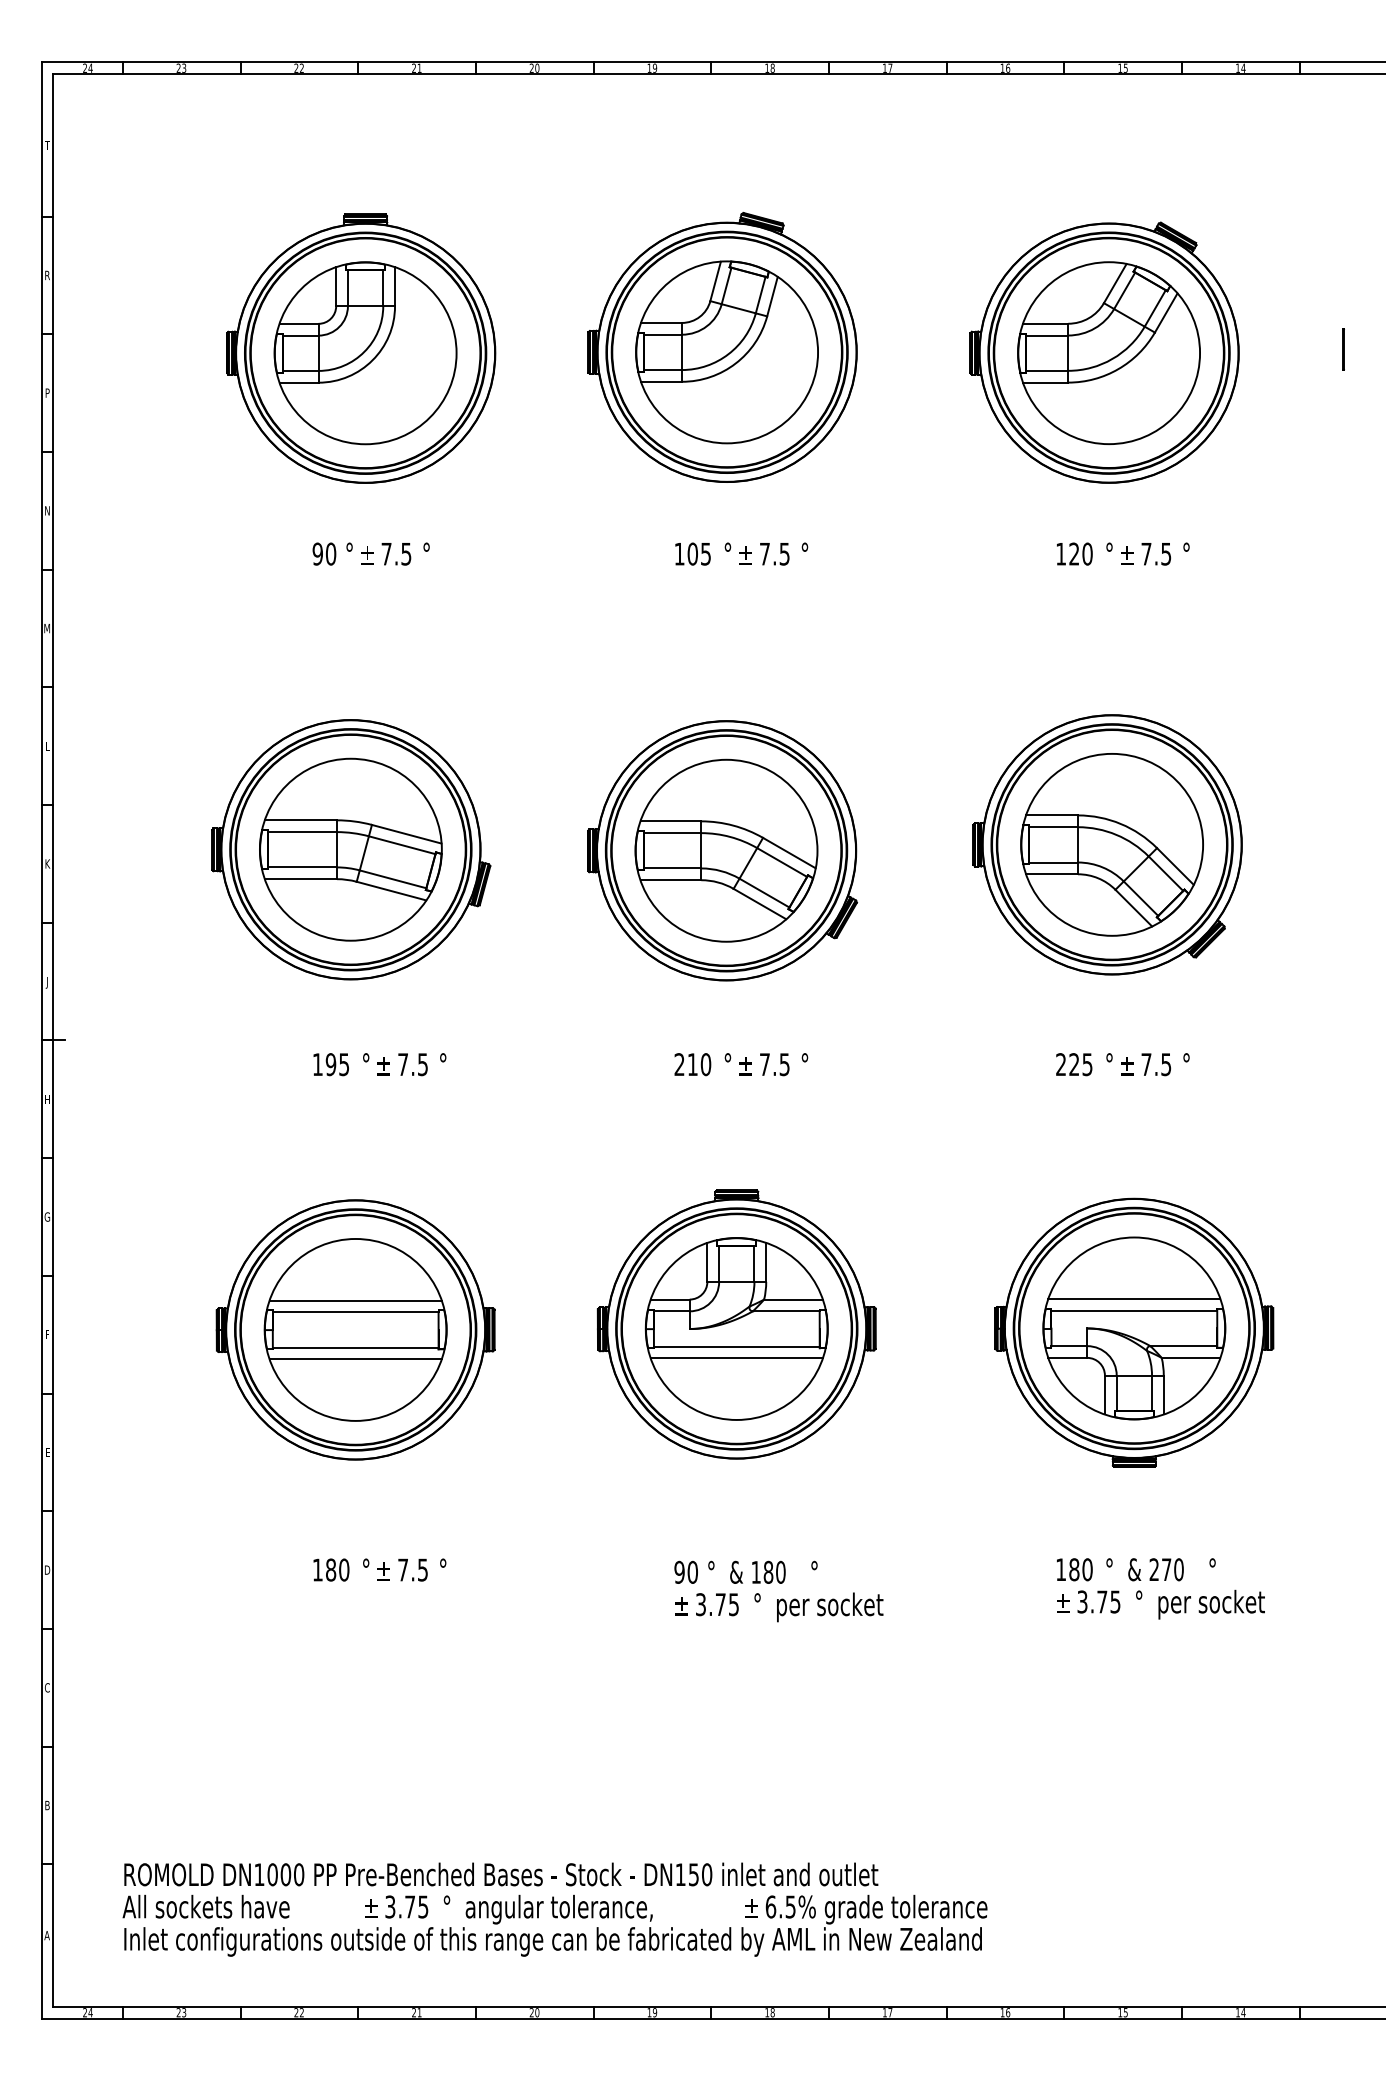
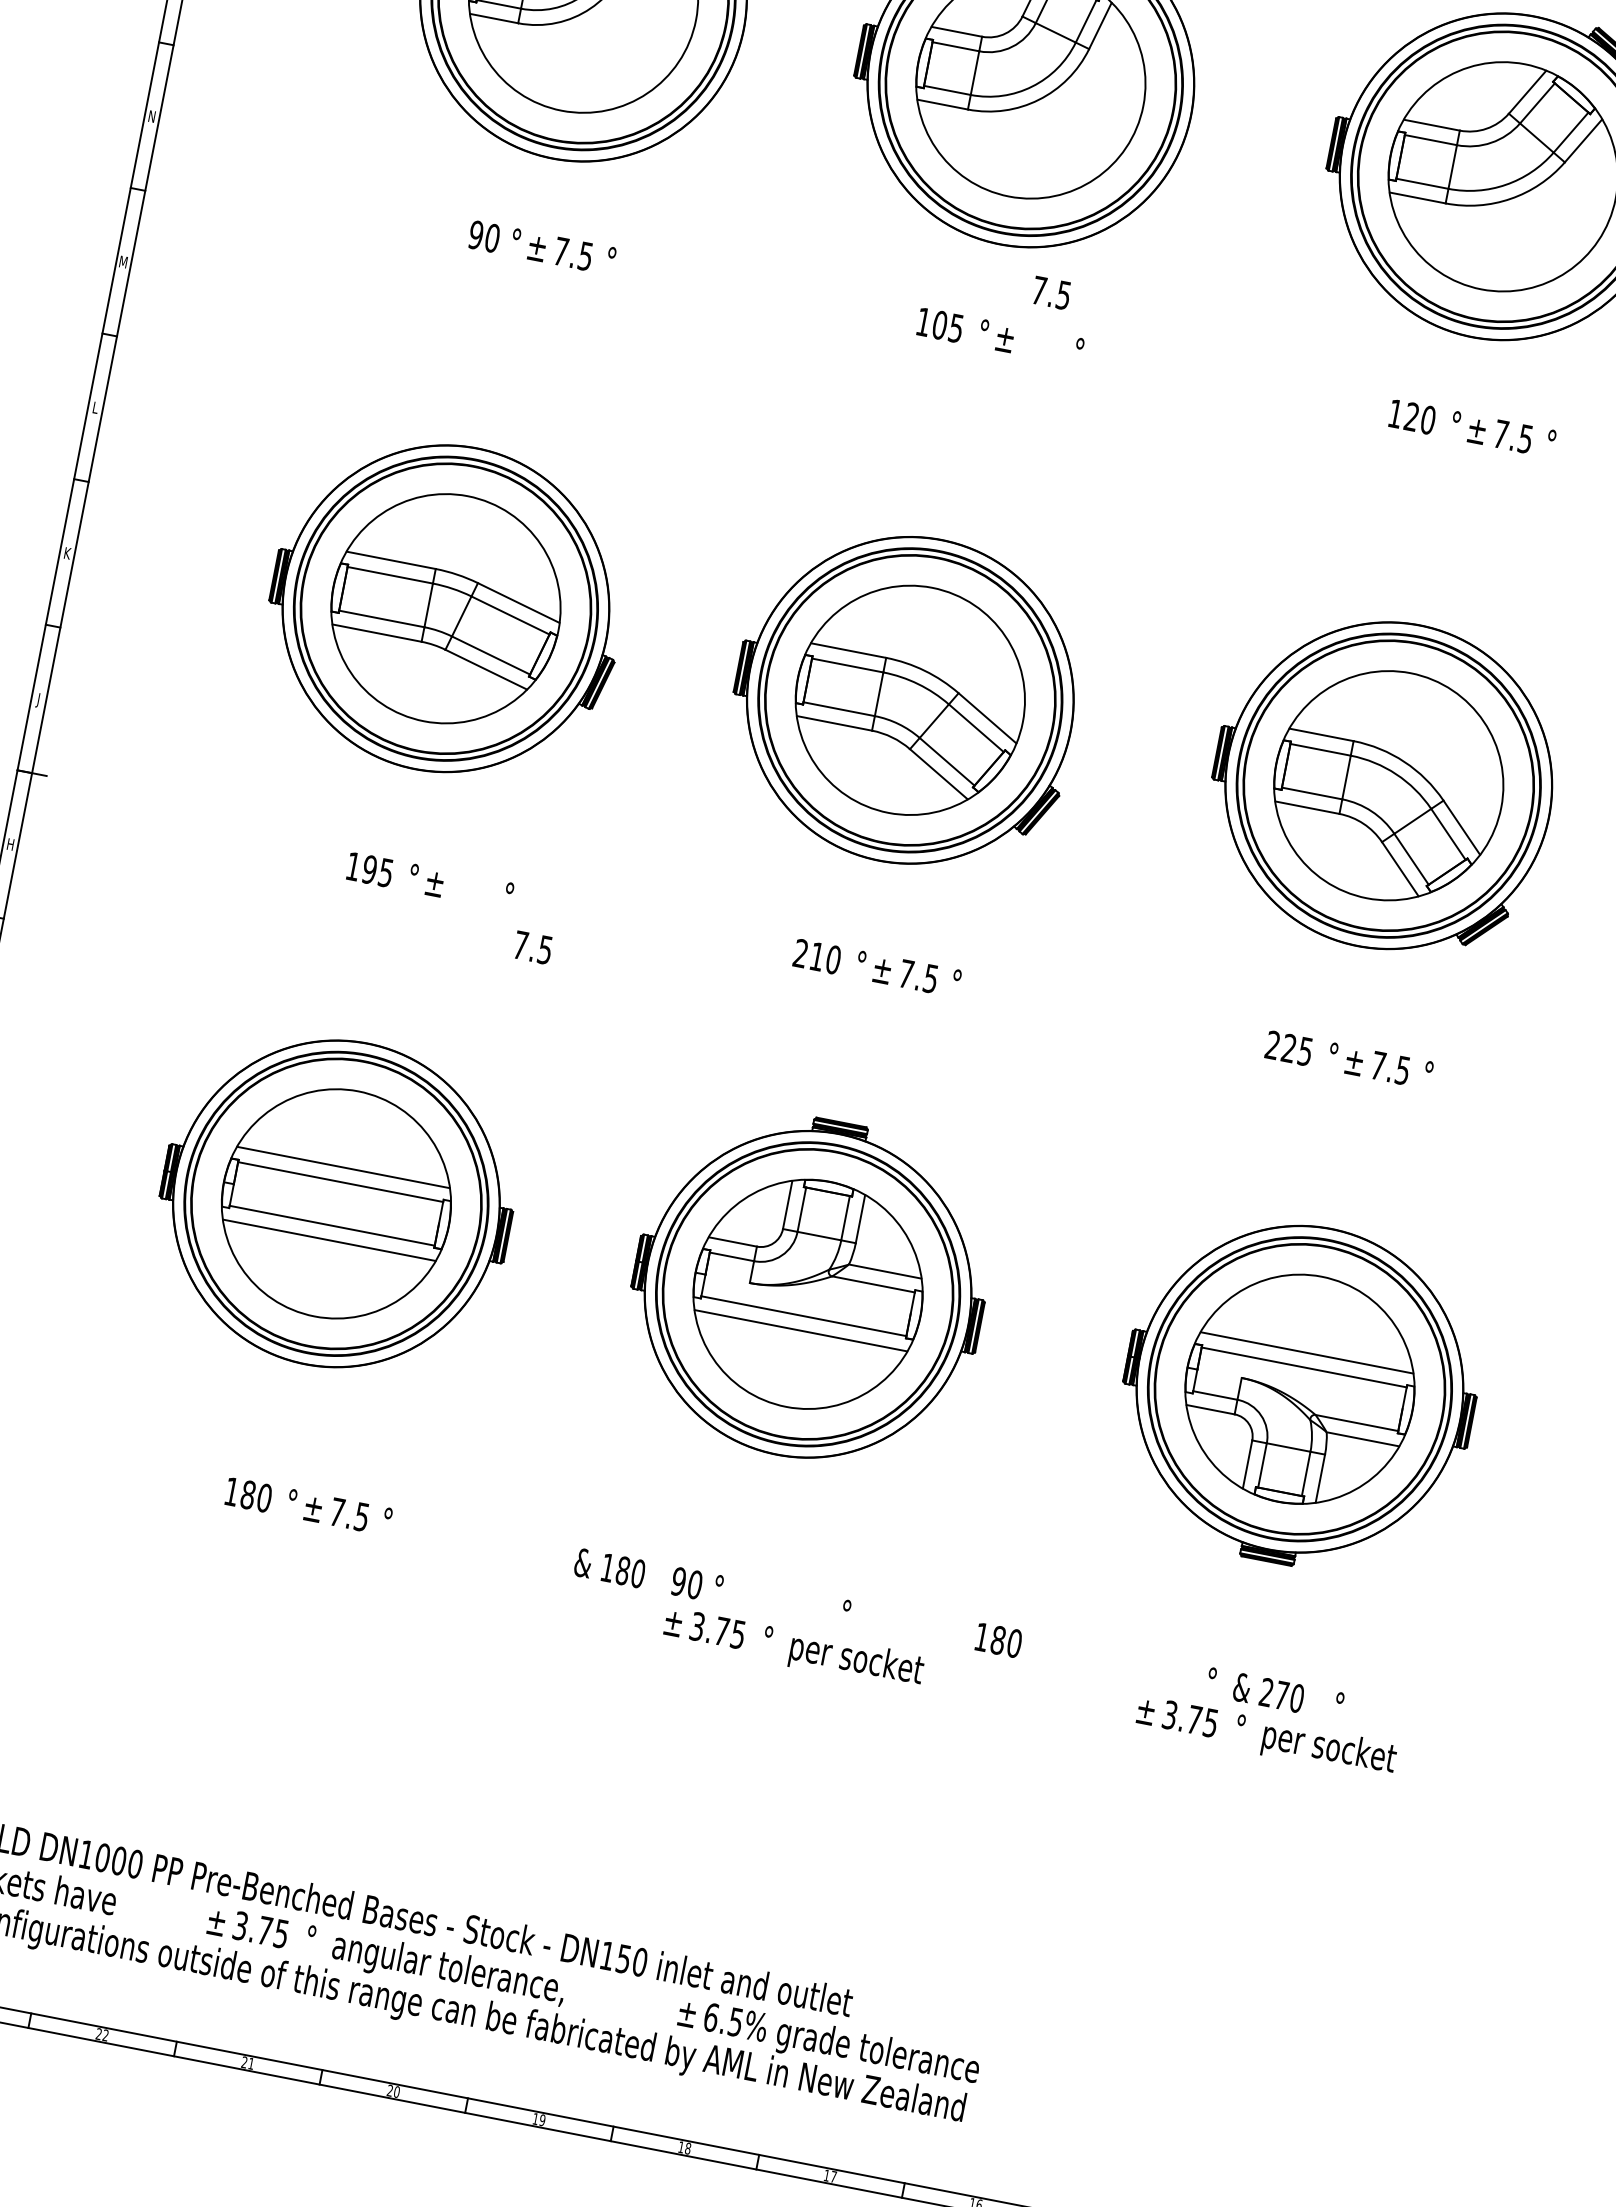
text: (774, 554) -> (1051, 293), moved
text: (412, 1064) -> (532, 947), moved
text: (1074, 1569) -> (998, 1640), moved
text: (757, 1571) -> (609, 1567), moved

